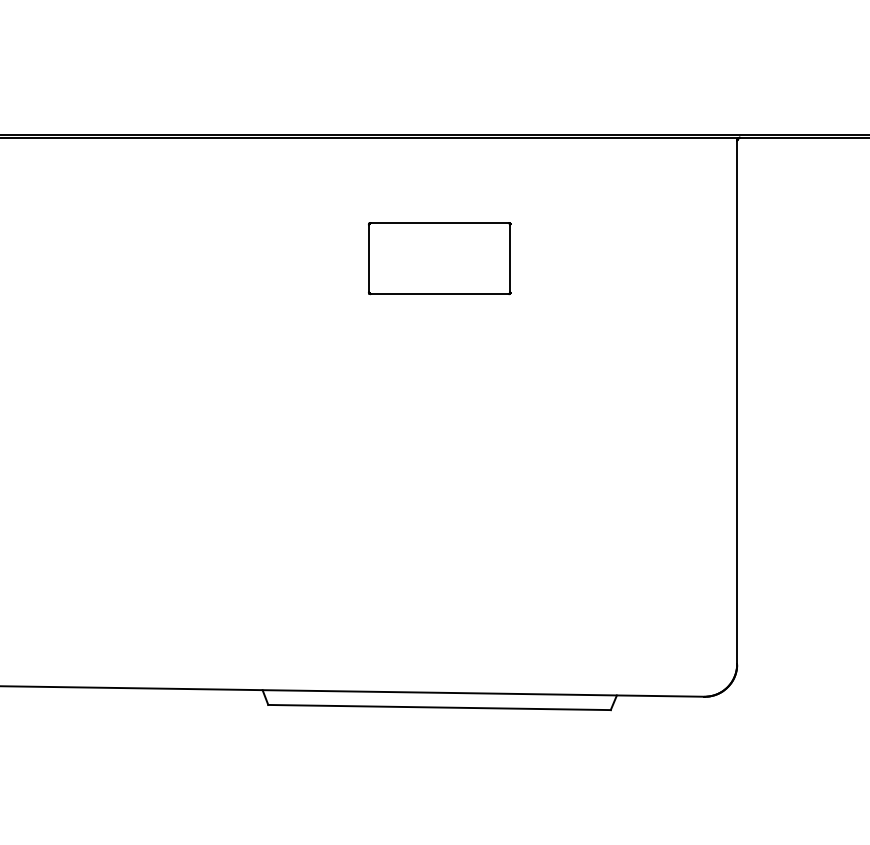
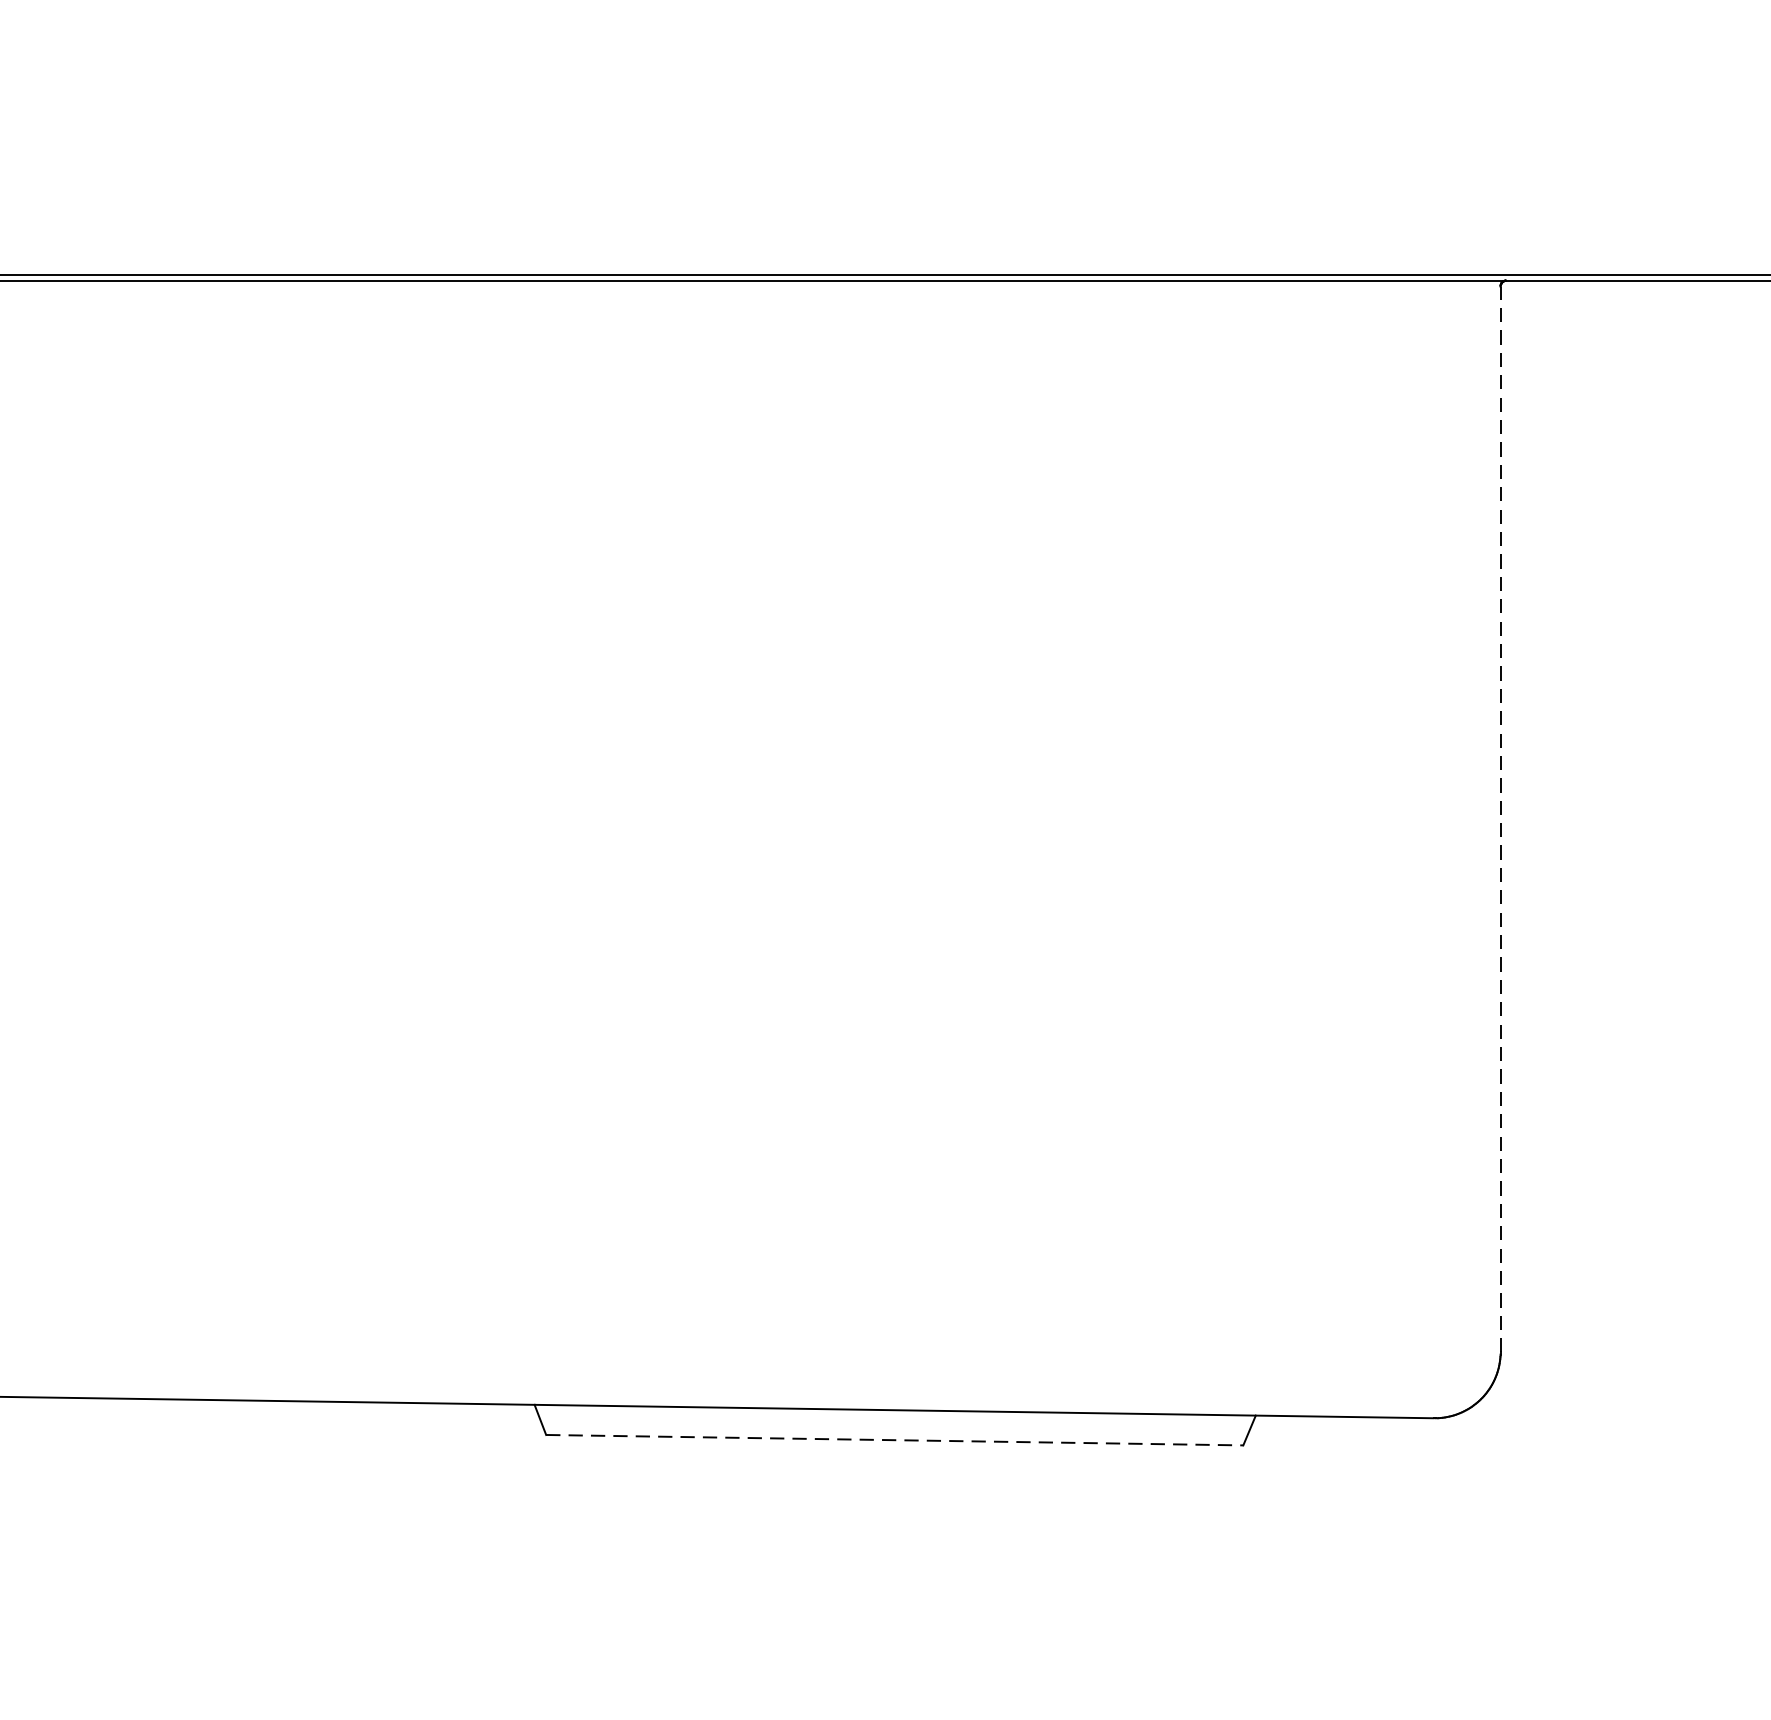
part: (439, 258) -> (894, 526), removed
line: (737, 402) -> (1501, 819), solid -> dashed
line: (440, 707) -> (896, 1440), solid -> dashed

